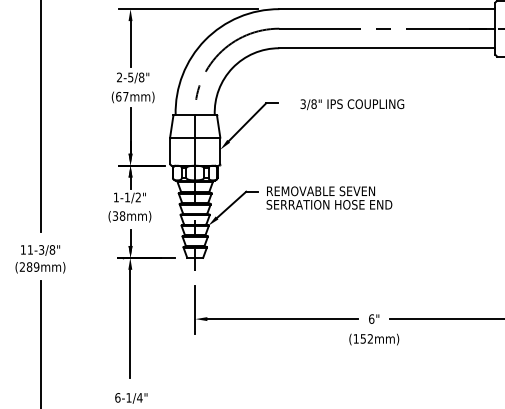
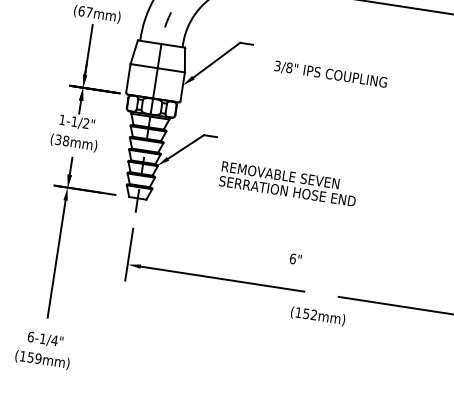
text: (352, 104) -> (330, 74), moved
text: (329, 197) -> (288, 183), moved
text: (374, 318) -> (296, 258), moved

